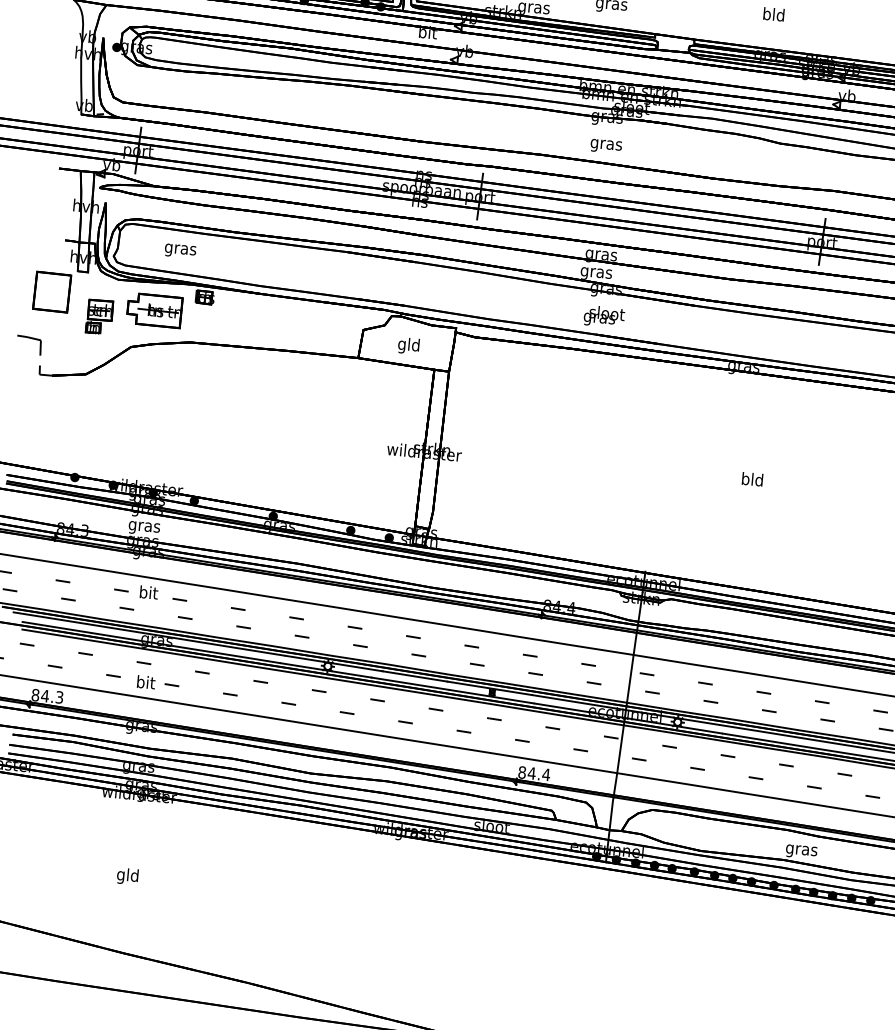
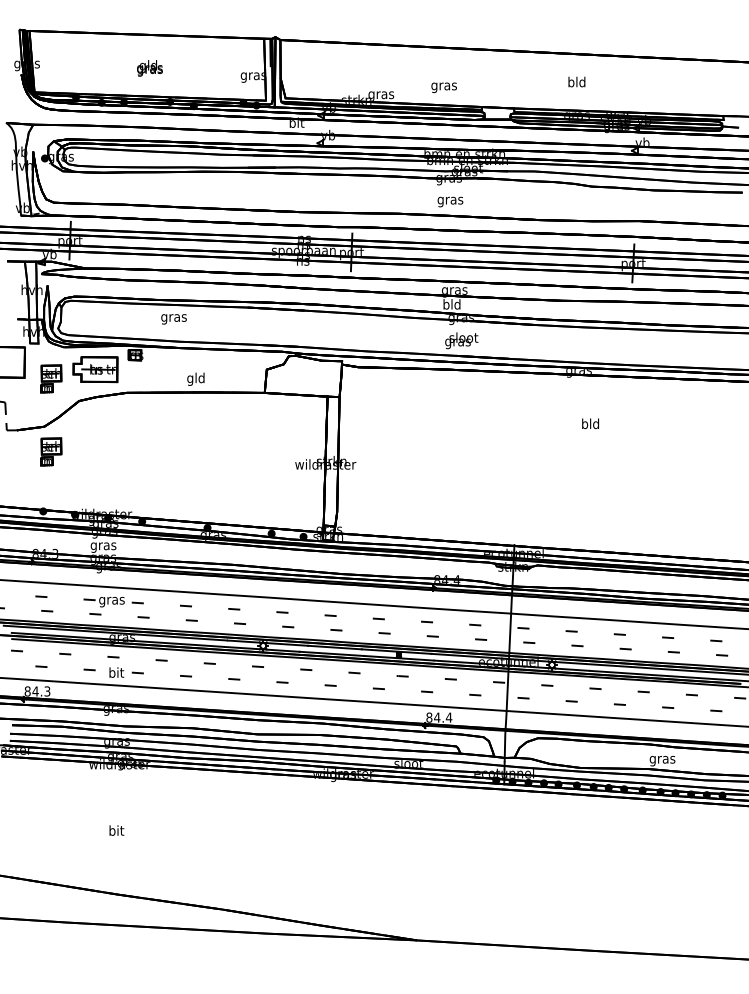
text: (179, 251) -> (173, 319), moved
text: (595, 272) -> (451, 305), gras -> bld
text: (408, 345) -> (195, 378), moved
part: (91, 405) -> (51, 451), added
text: (752, 478) -> (590, 423), moved
text: (148, 593) -> (111, 600), bit -> gras
text: (126, 875) -> (115, 831), gld -> bit

